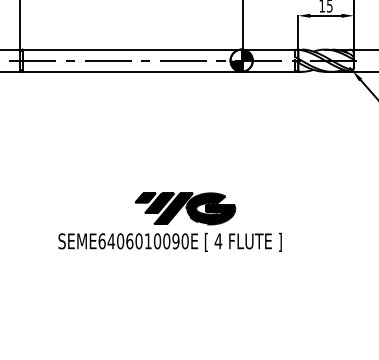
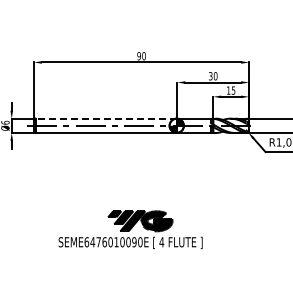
line: (132, 49) -> (106, 118), solid -> dashed
text: (120, 241) -> (98, 242), SEME6406010090E -> SEME6476010090E

